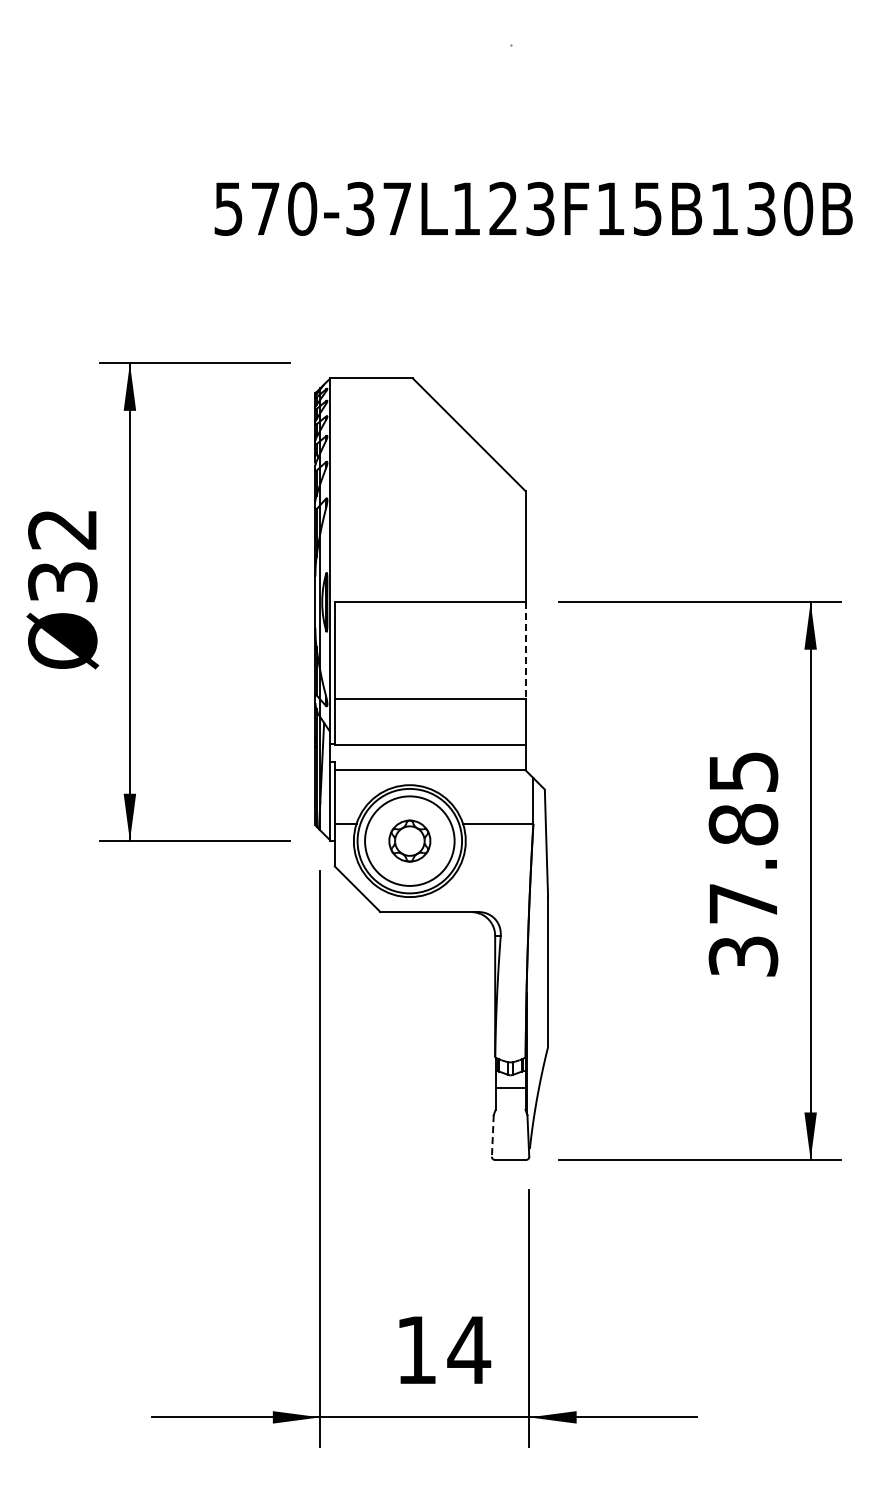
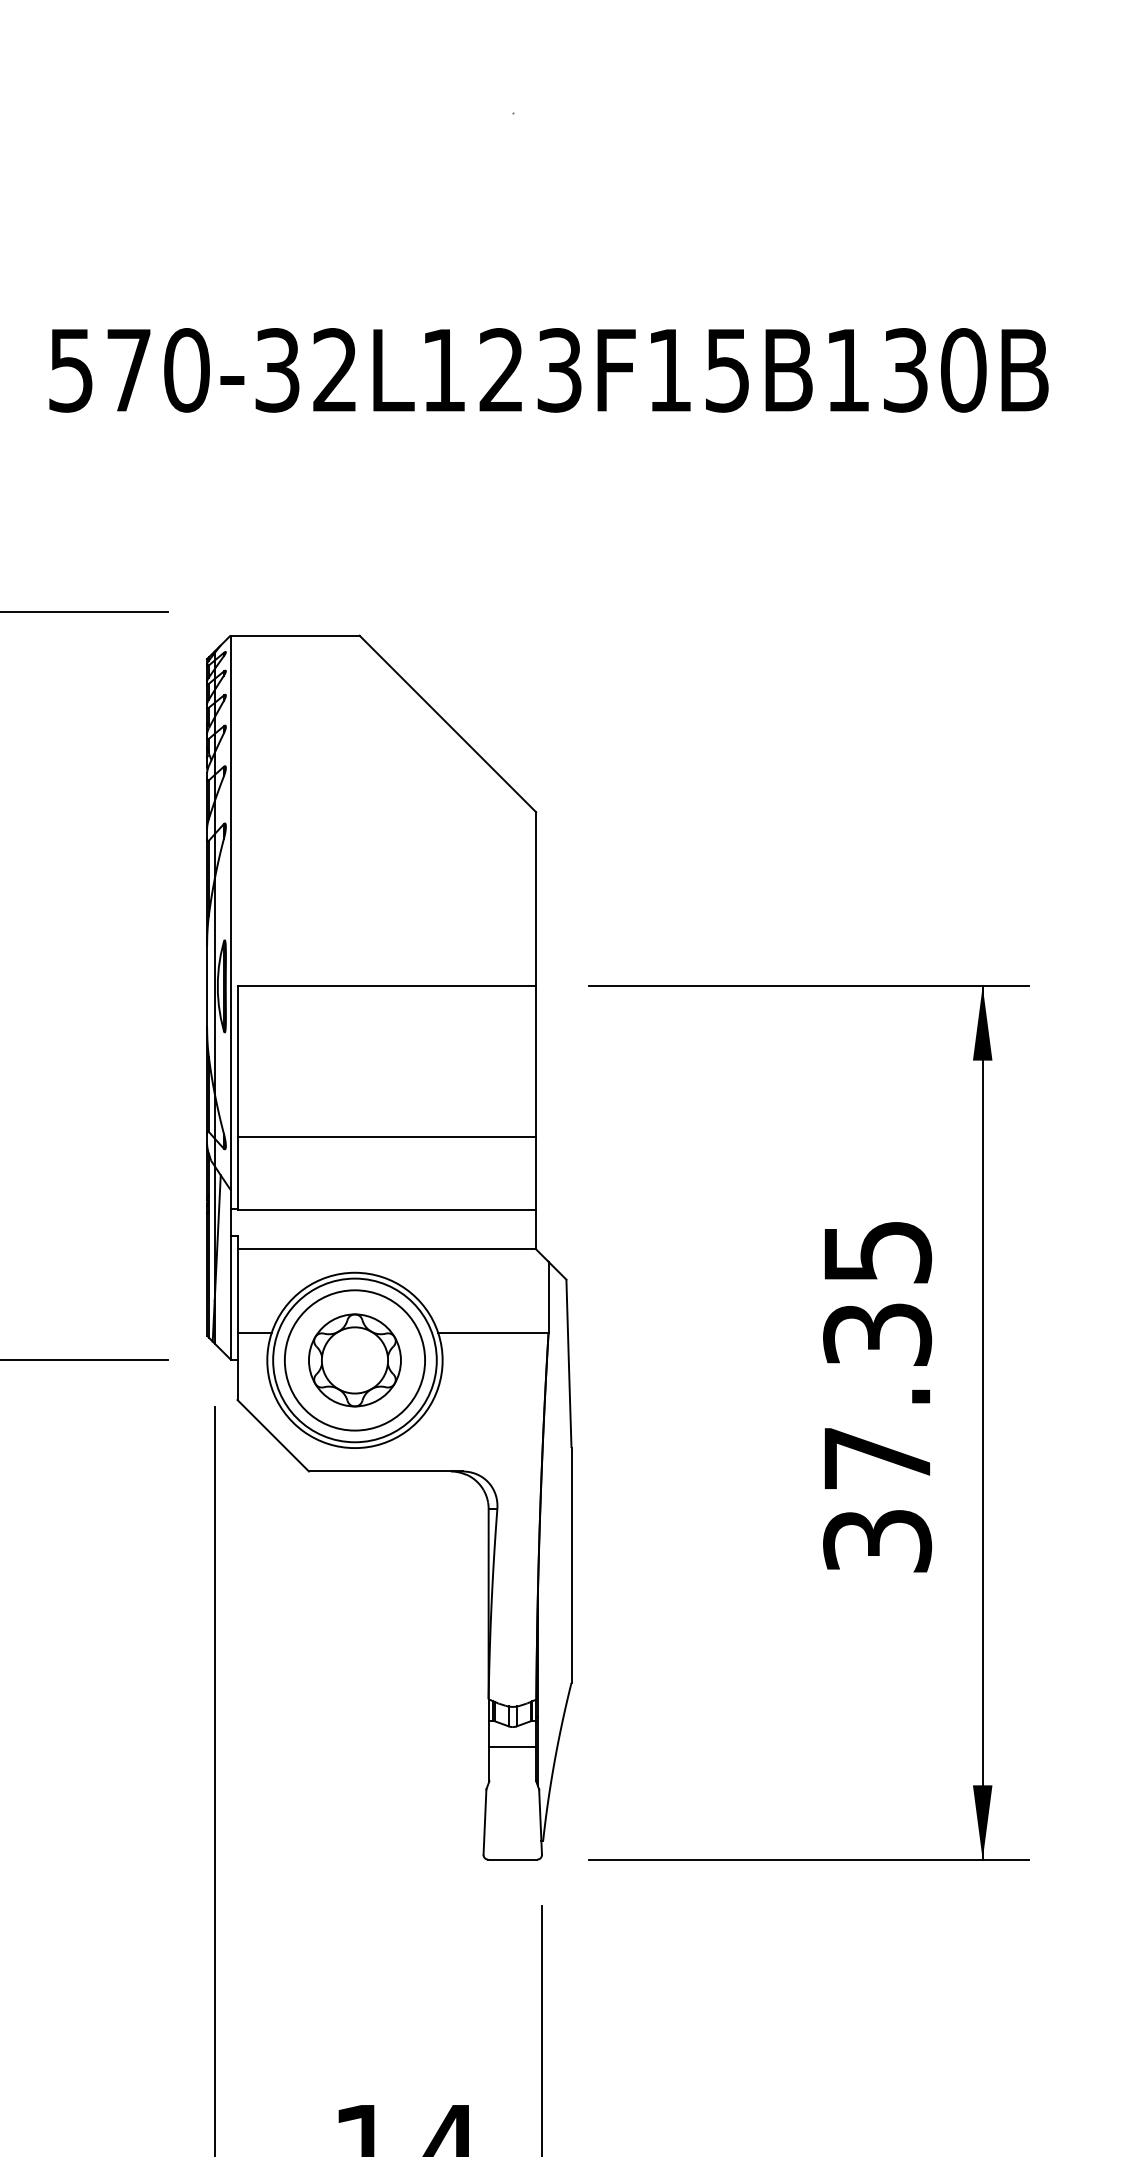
text: (396, 208) -> (334, 369), 570-37L123F15B130B -> 570-32L123F15B130B
line: (525, 651) -> (536, 1063), dashed -> solid
text: (743, 824) -> (877, 1334), 37.85 -> 37.35
part: (409, 840) -> (354, 1359), size x1.43
line: (492, 1135) -> (484, 1821), dashed -> solid

